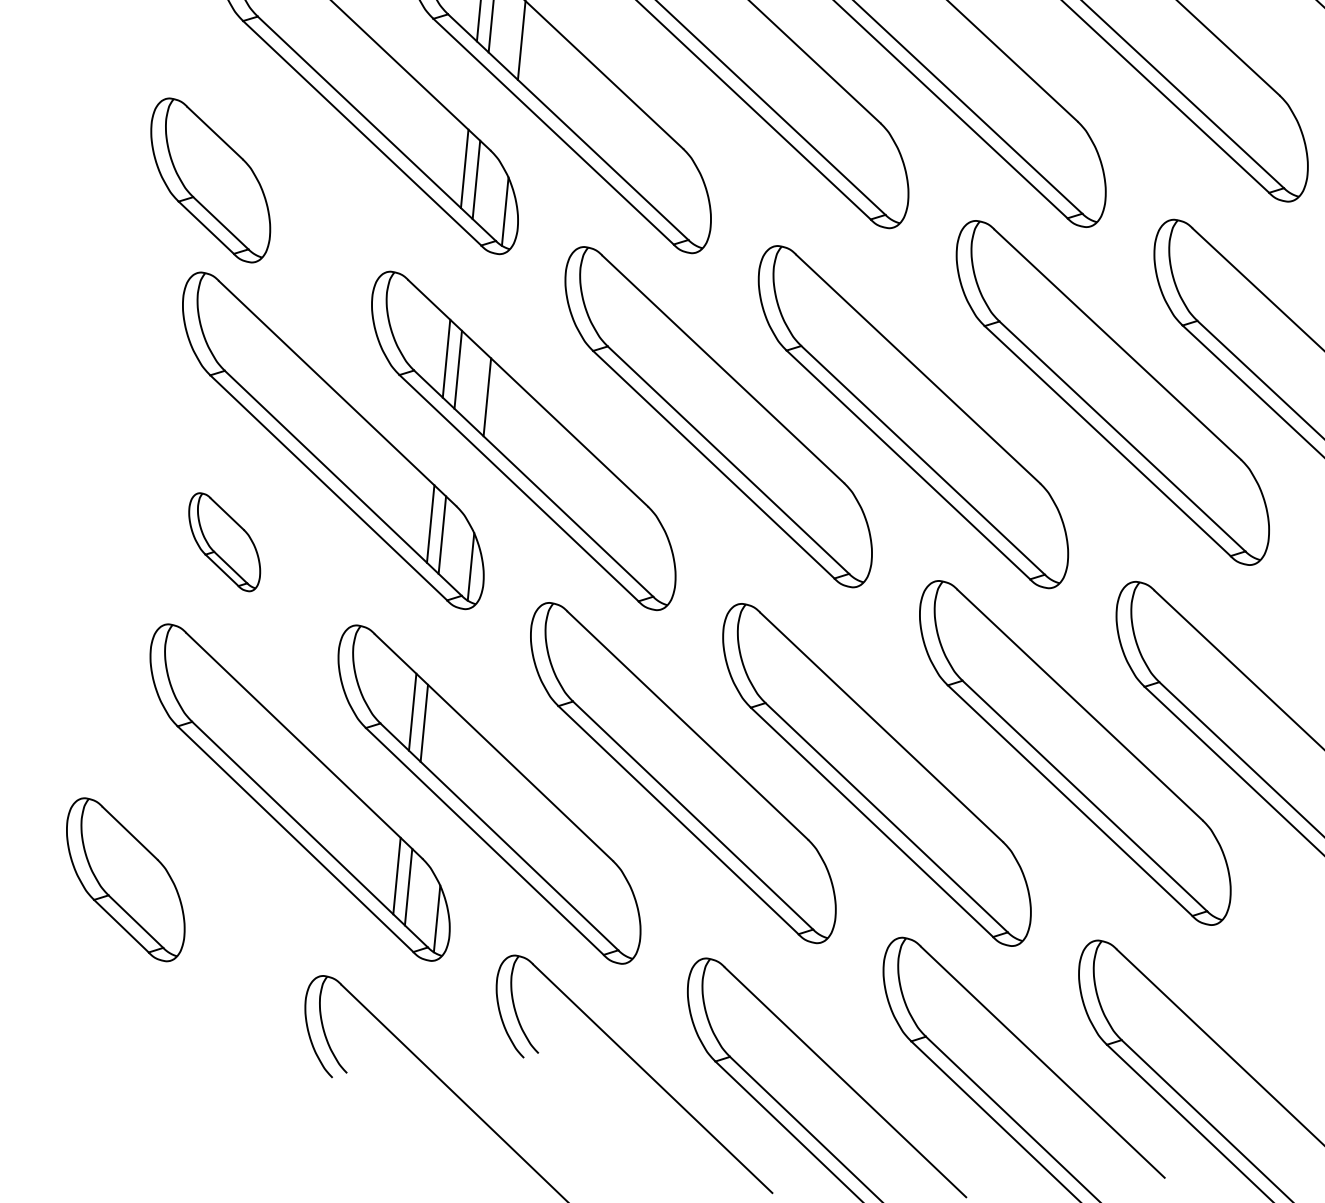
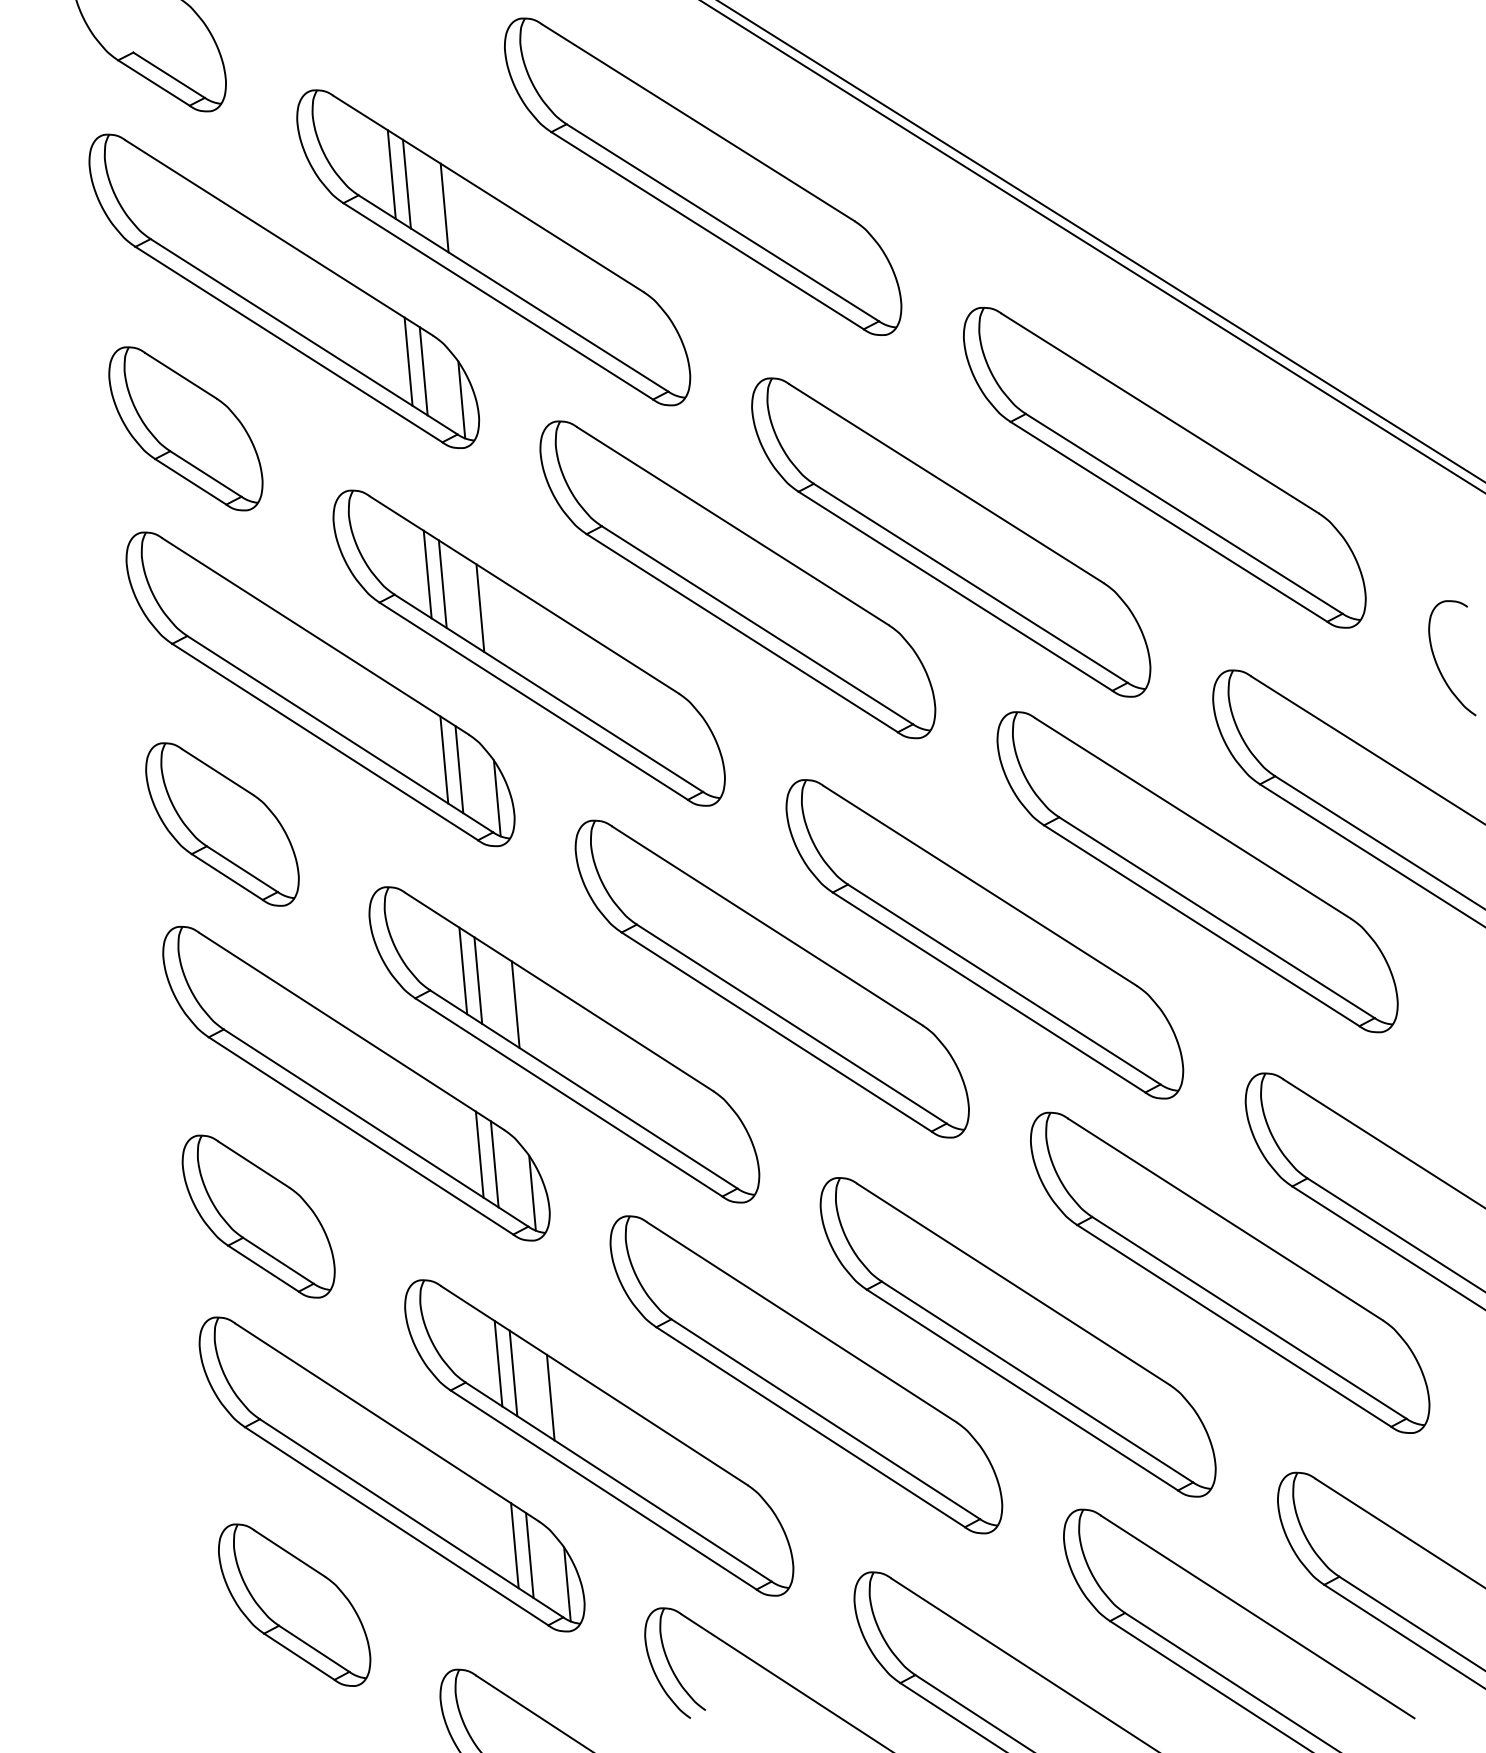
part: (210, 180) -> (222, 824), moved
part: (224, 542) -> (258, 1216), size x1.67
line: (453, 750) -> (550, 1397), added
part: (125, 879) -> (294, 1604), moved

